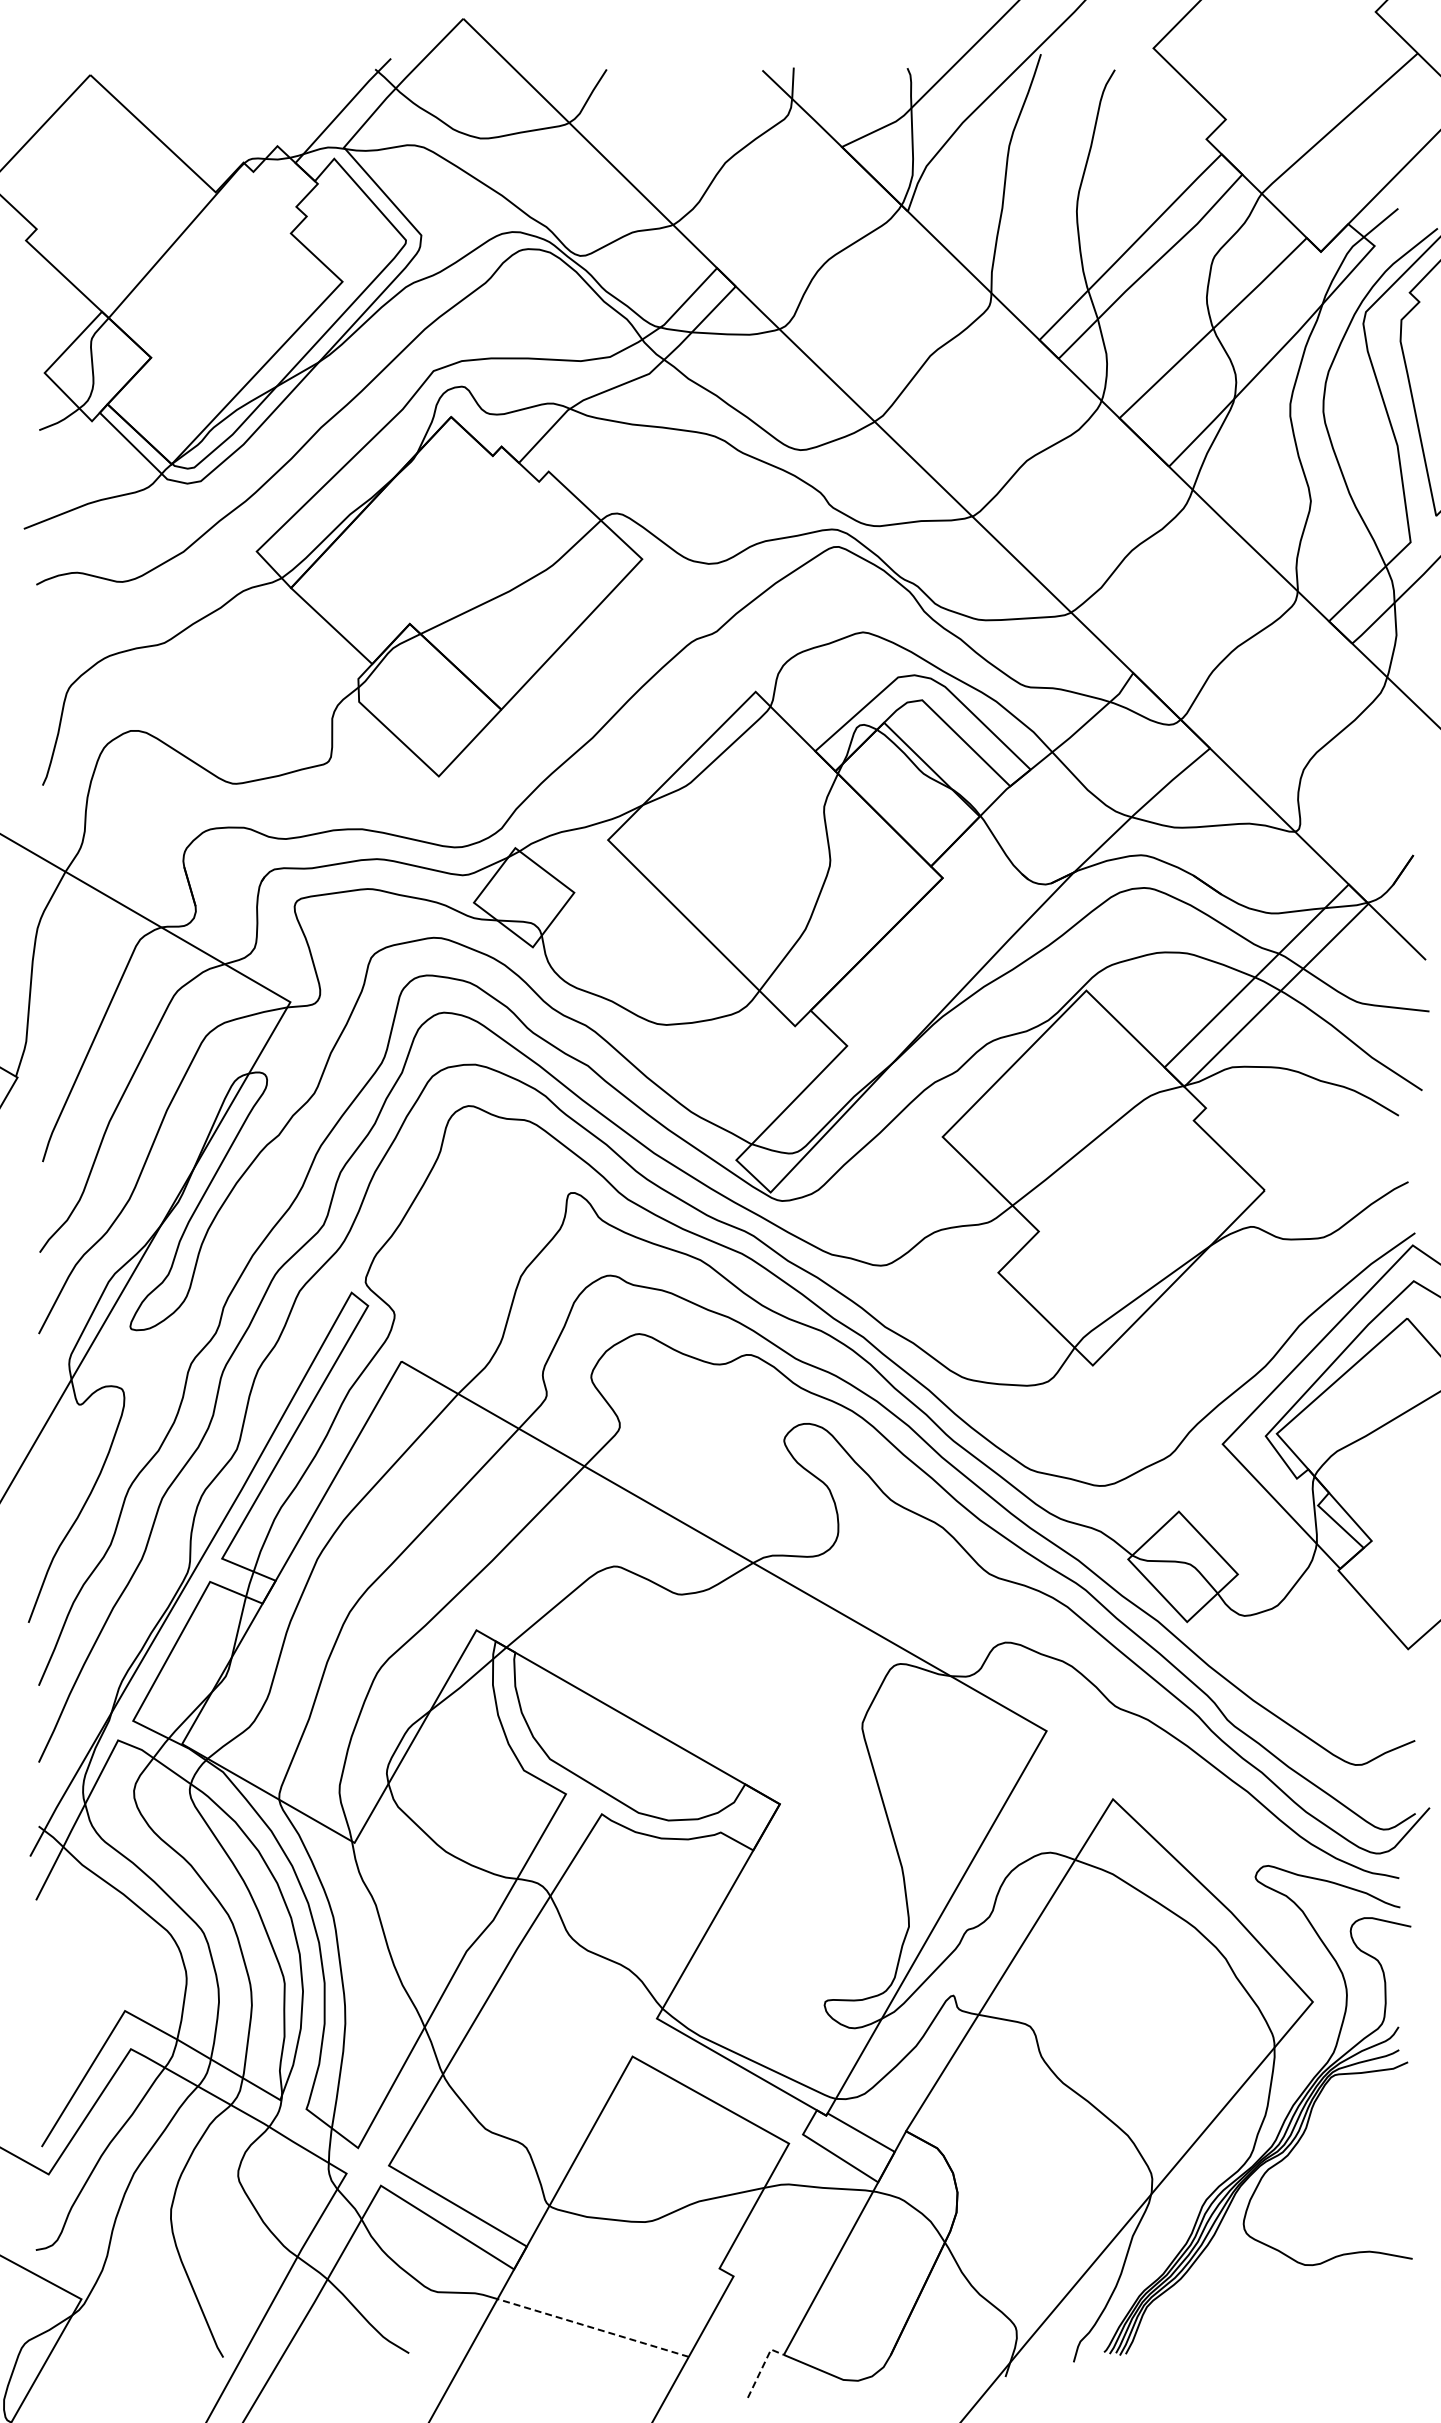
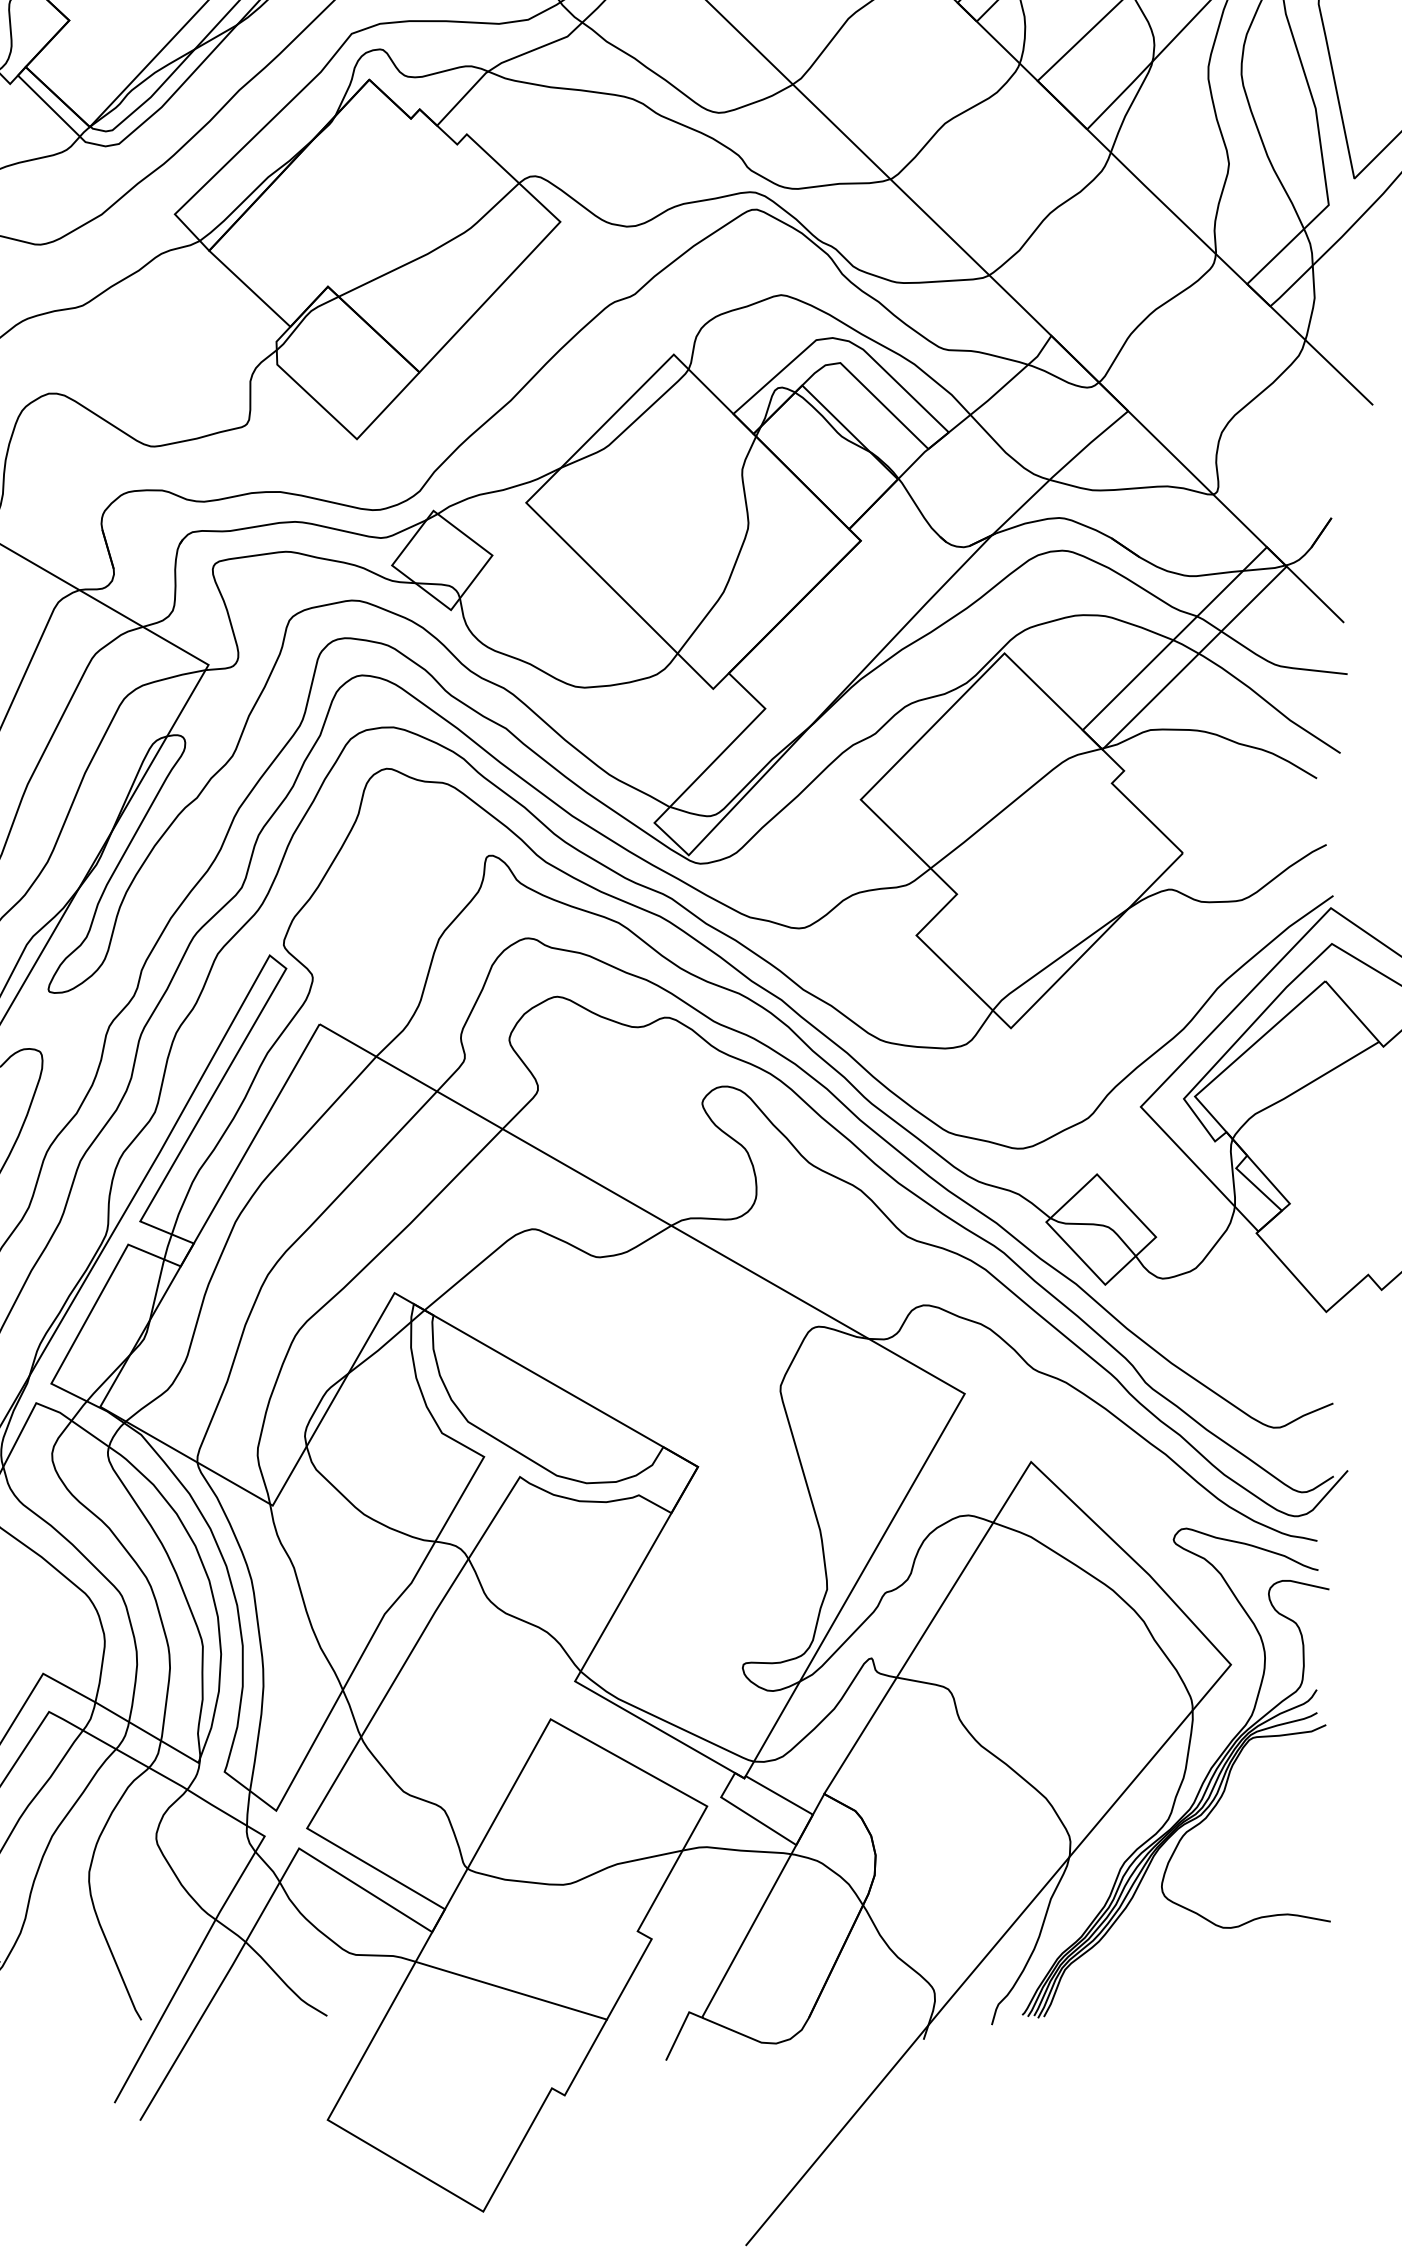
line: (593, 2327) -> (511, 1990), dashed -> solid
line: (762, 2366) -> (680, 2029), dashed -> solid

